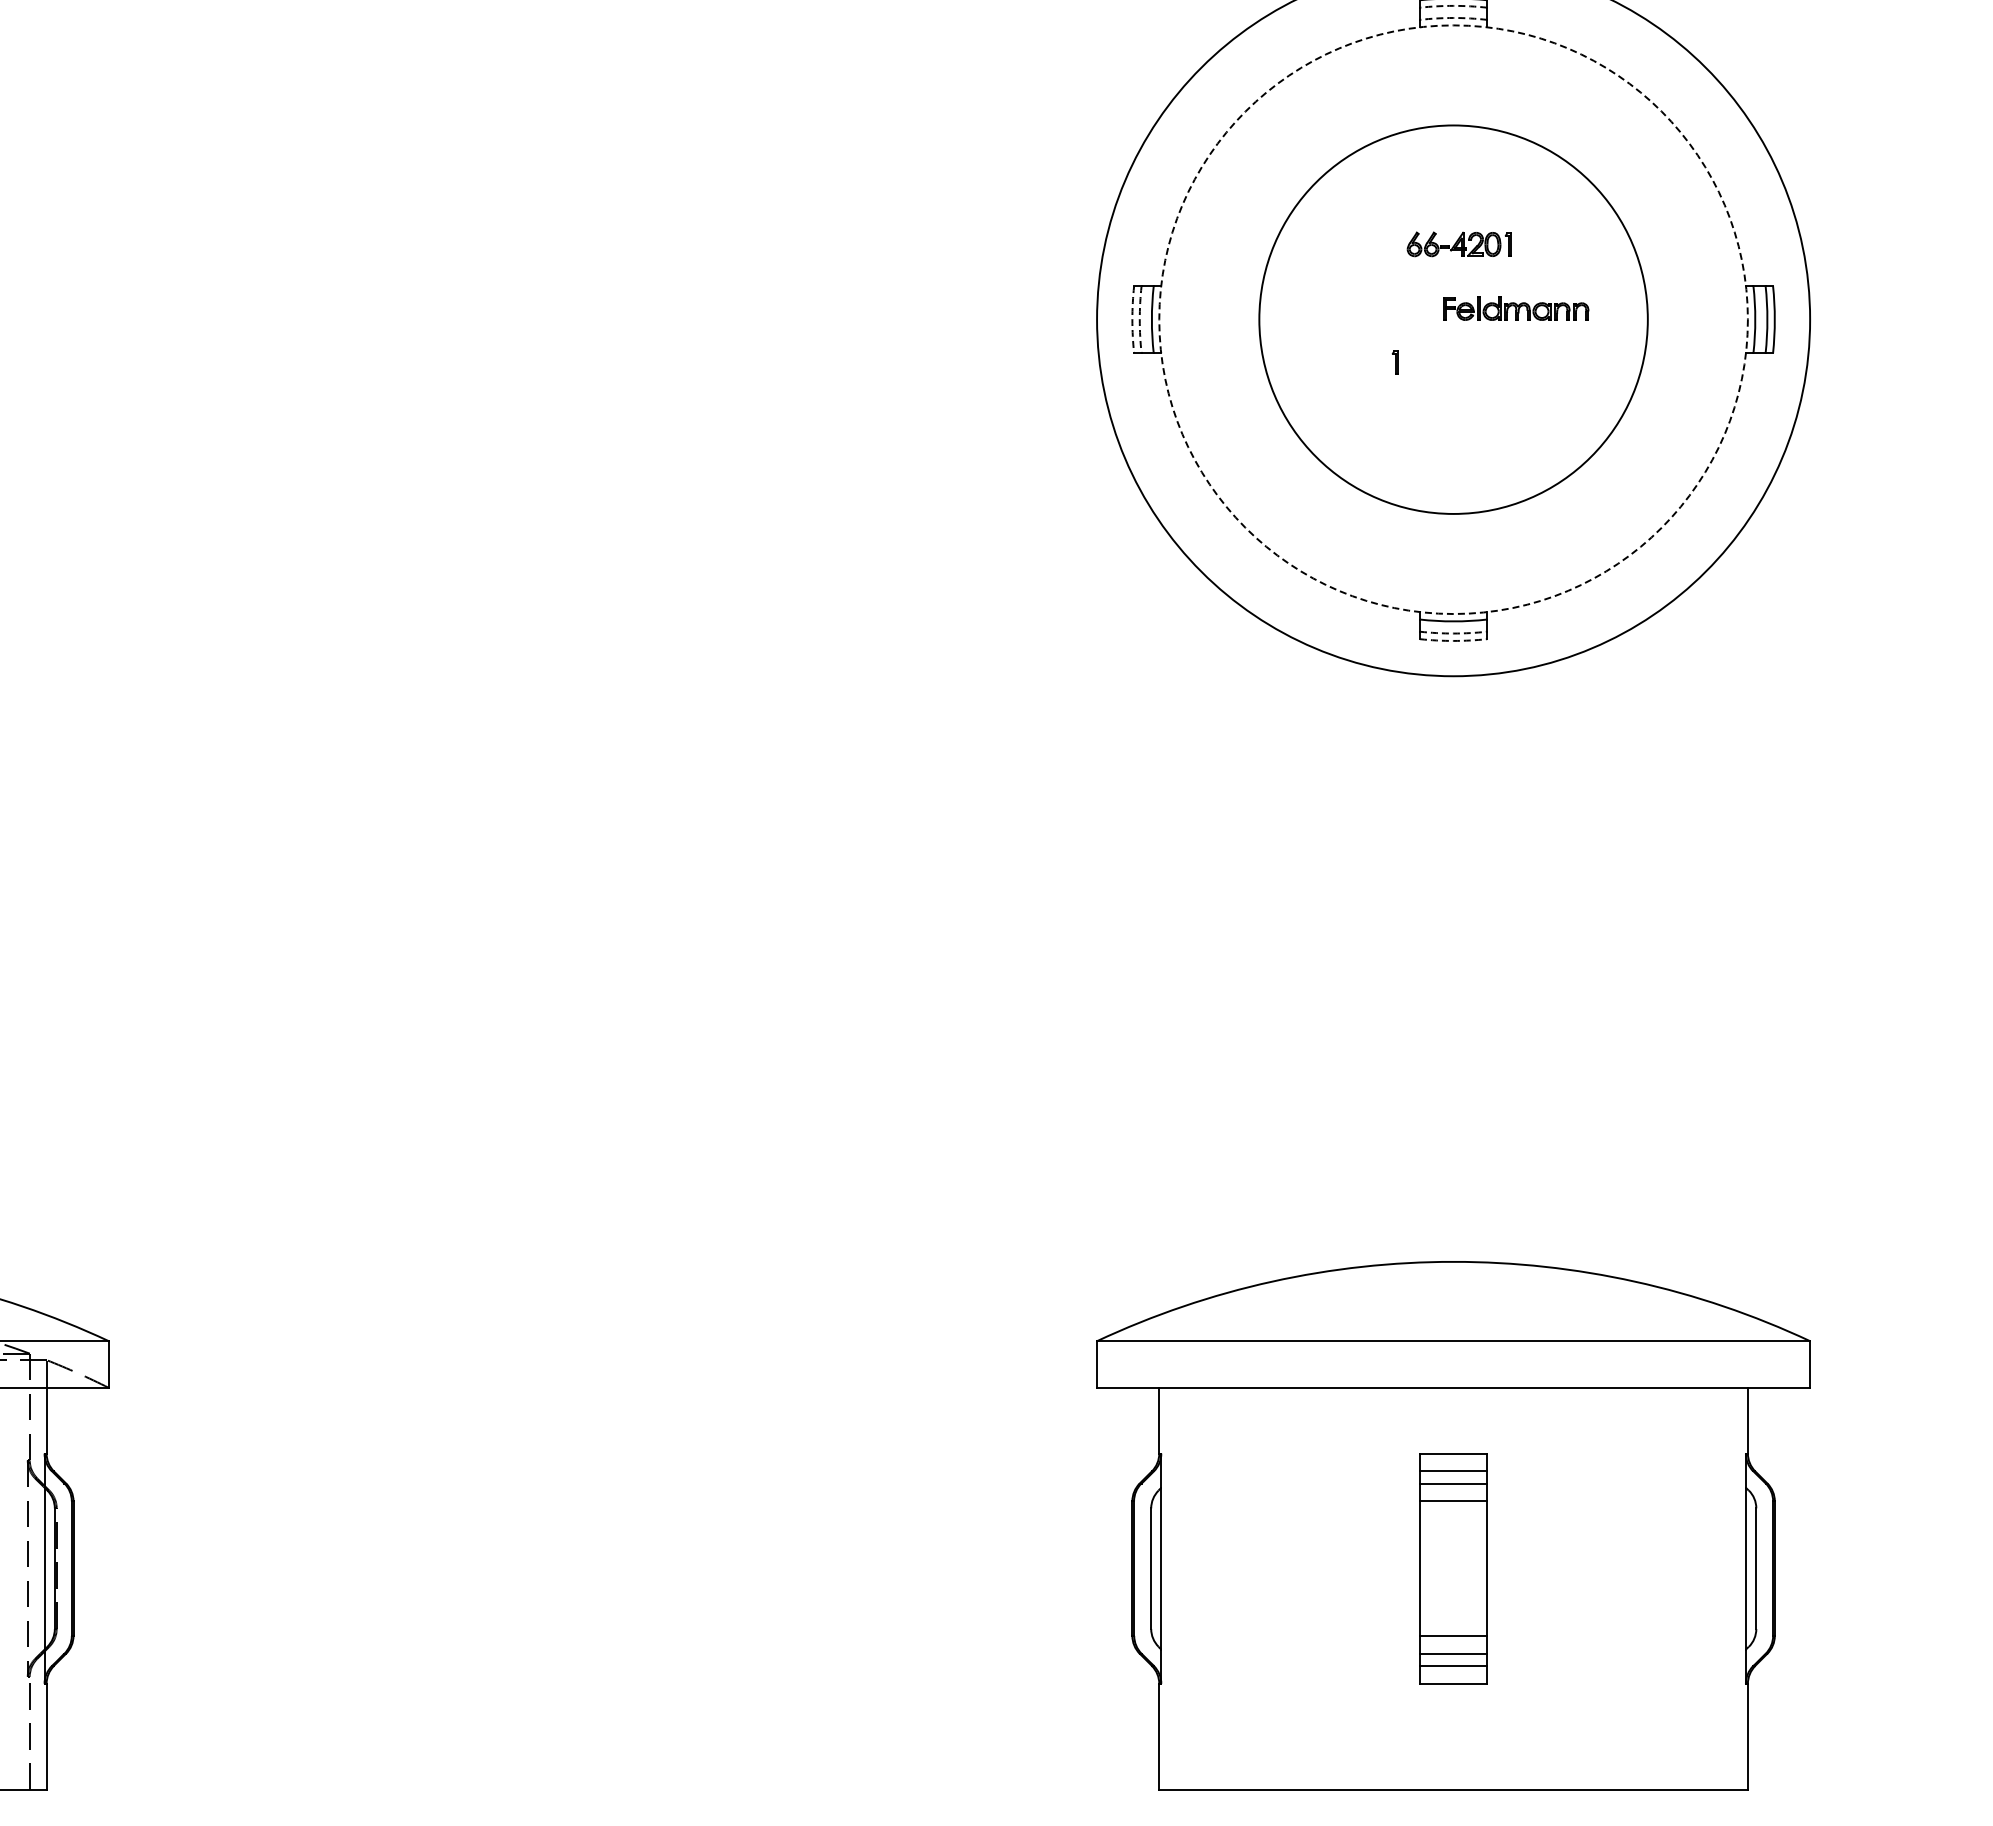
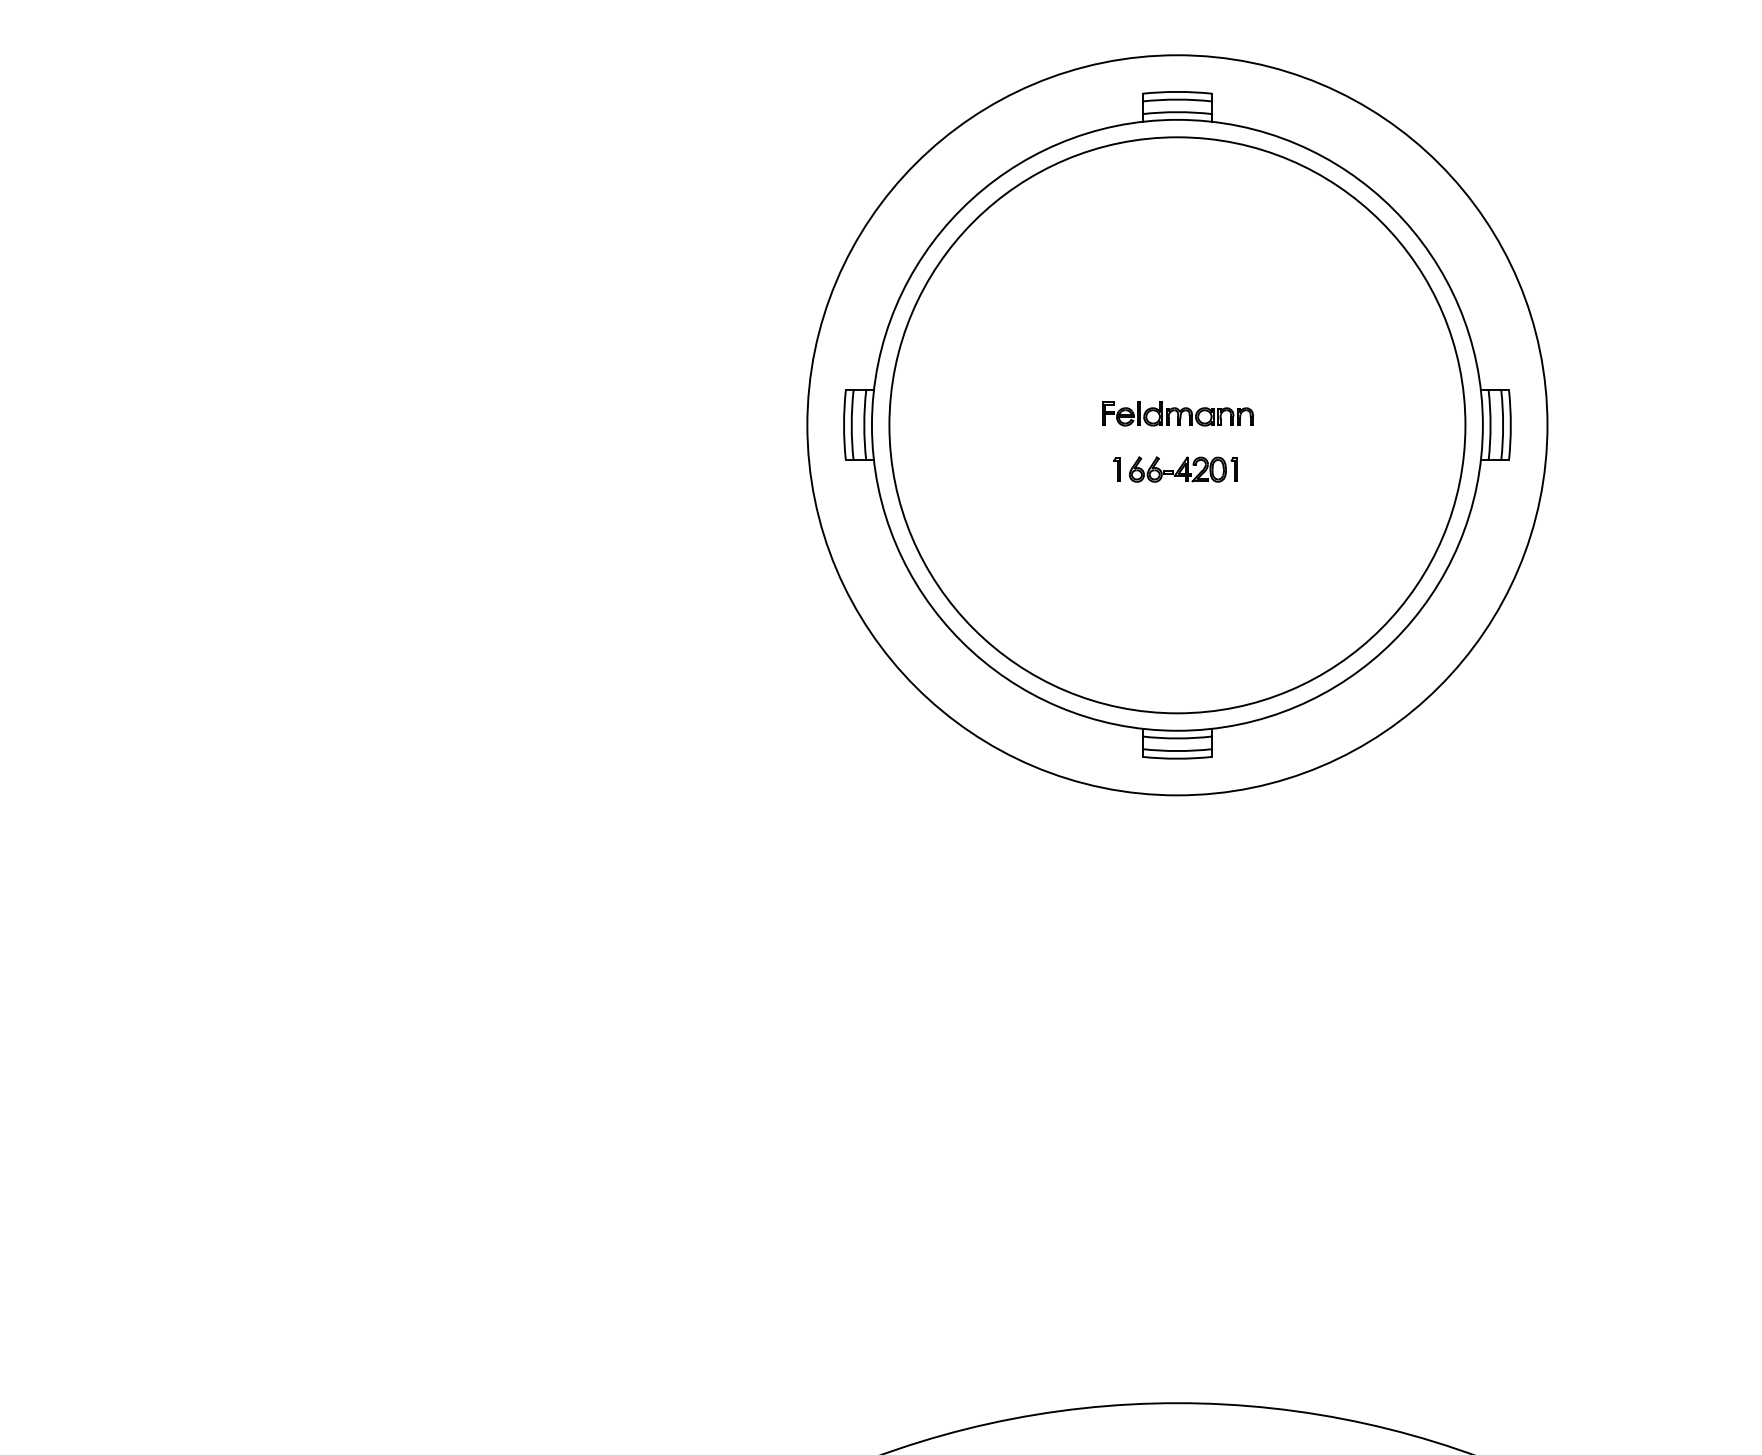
arc: (1453, 5) -> (1177, 99), dashed -> solid
arc: (1453, 18) -> (1177, 112), dashed -> solid
part: (1458, 244) -> (1182, 469), moved
part: (1516, 308) -> (1178, 413), moved
arc: (1132, 319) -> (844, 425), dashed -> solid
arc: (1139, 319) -> (851, 425), dashed -> solid
circle: (1453, 319) -> (1177, 425), dashed -> solid
circle: (1453, 319) -> (1177, 425), size x1.43
arc: (1453, 633) -> (1177, 750), dashed -> solid
arc: (1453, 640) -> (1177, 758), dashed -> solid

